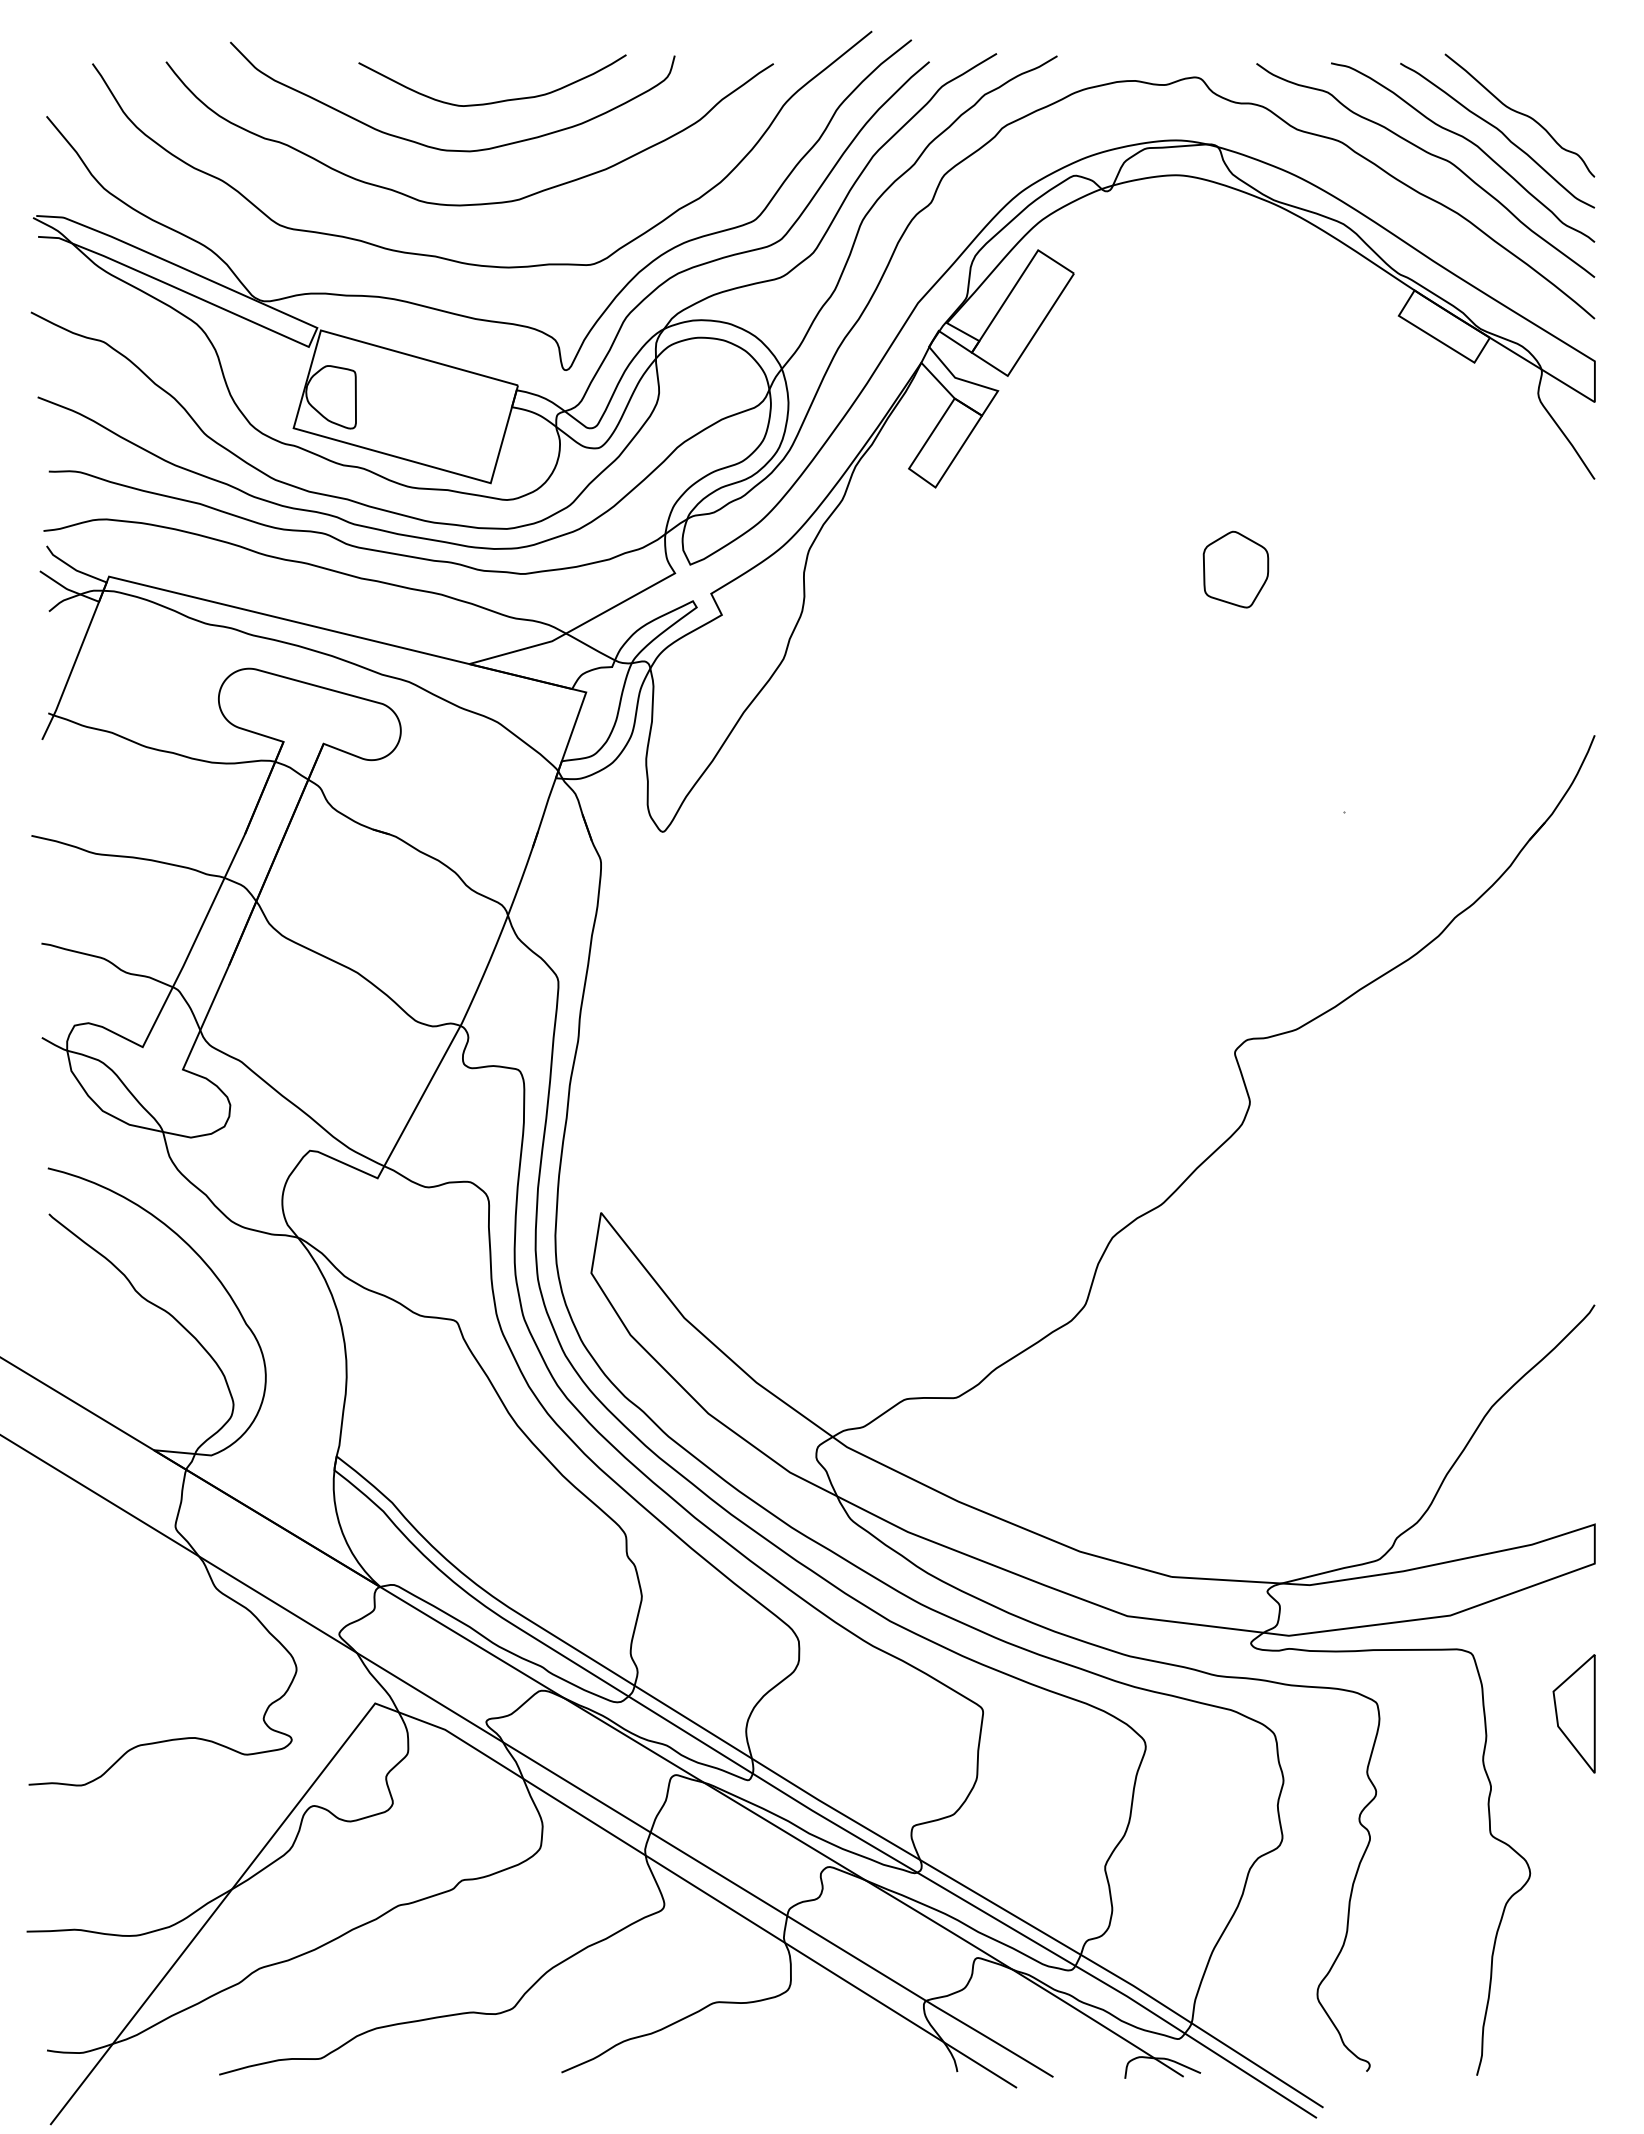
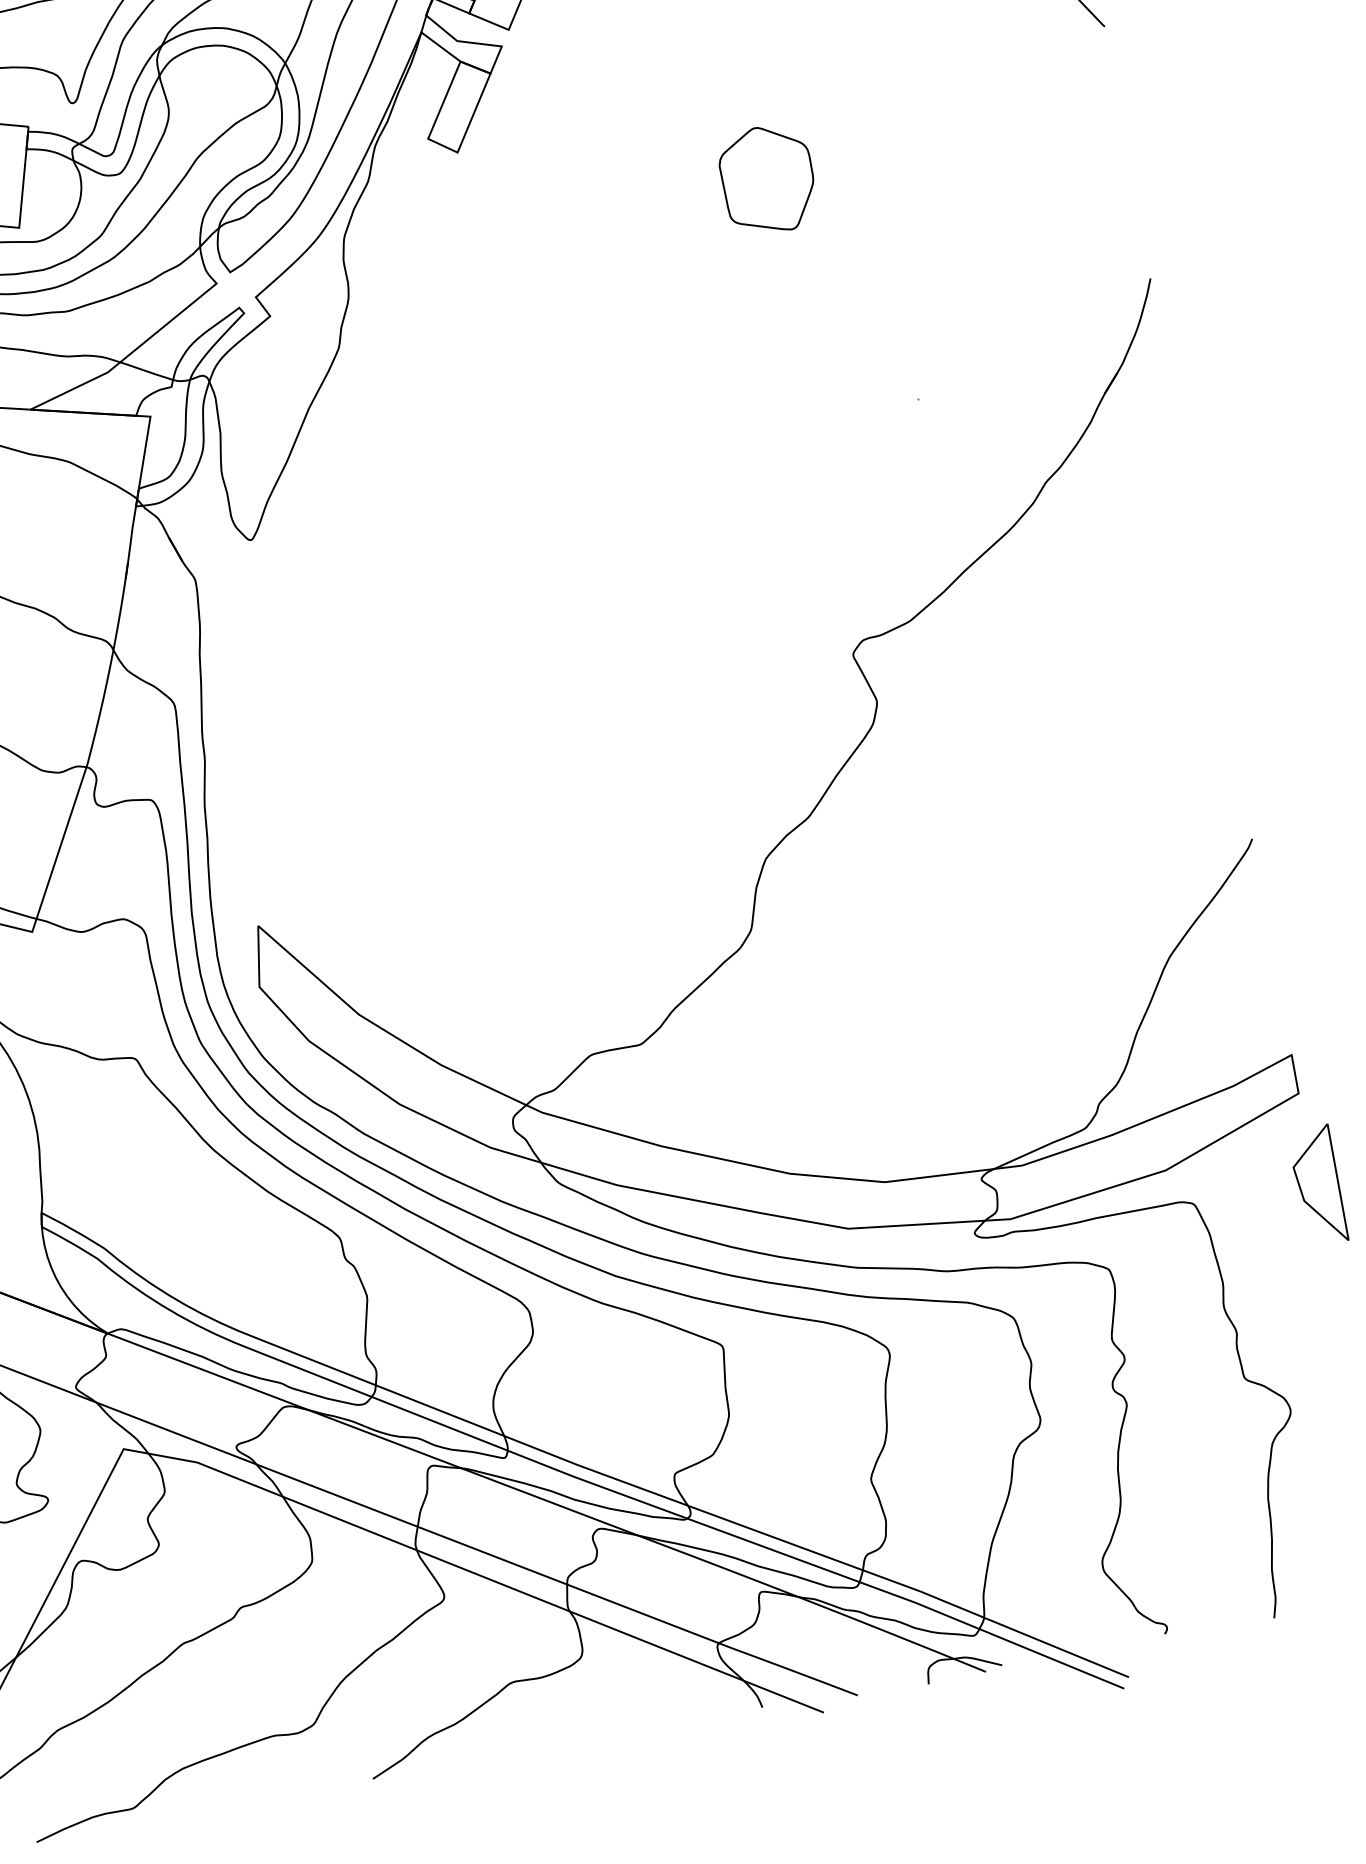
part: (1235, 569) -> (767, 179), size x1.4
part: (1573, 1713) -> (1317, 1185), moved

